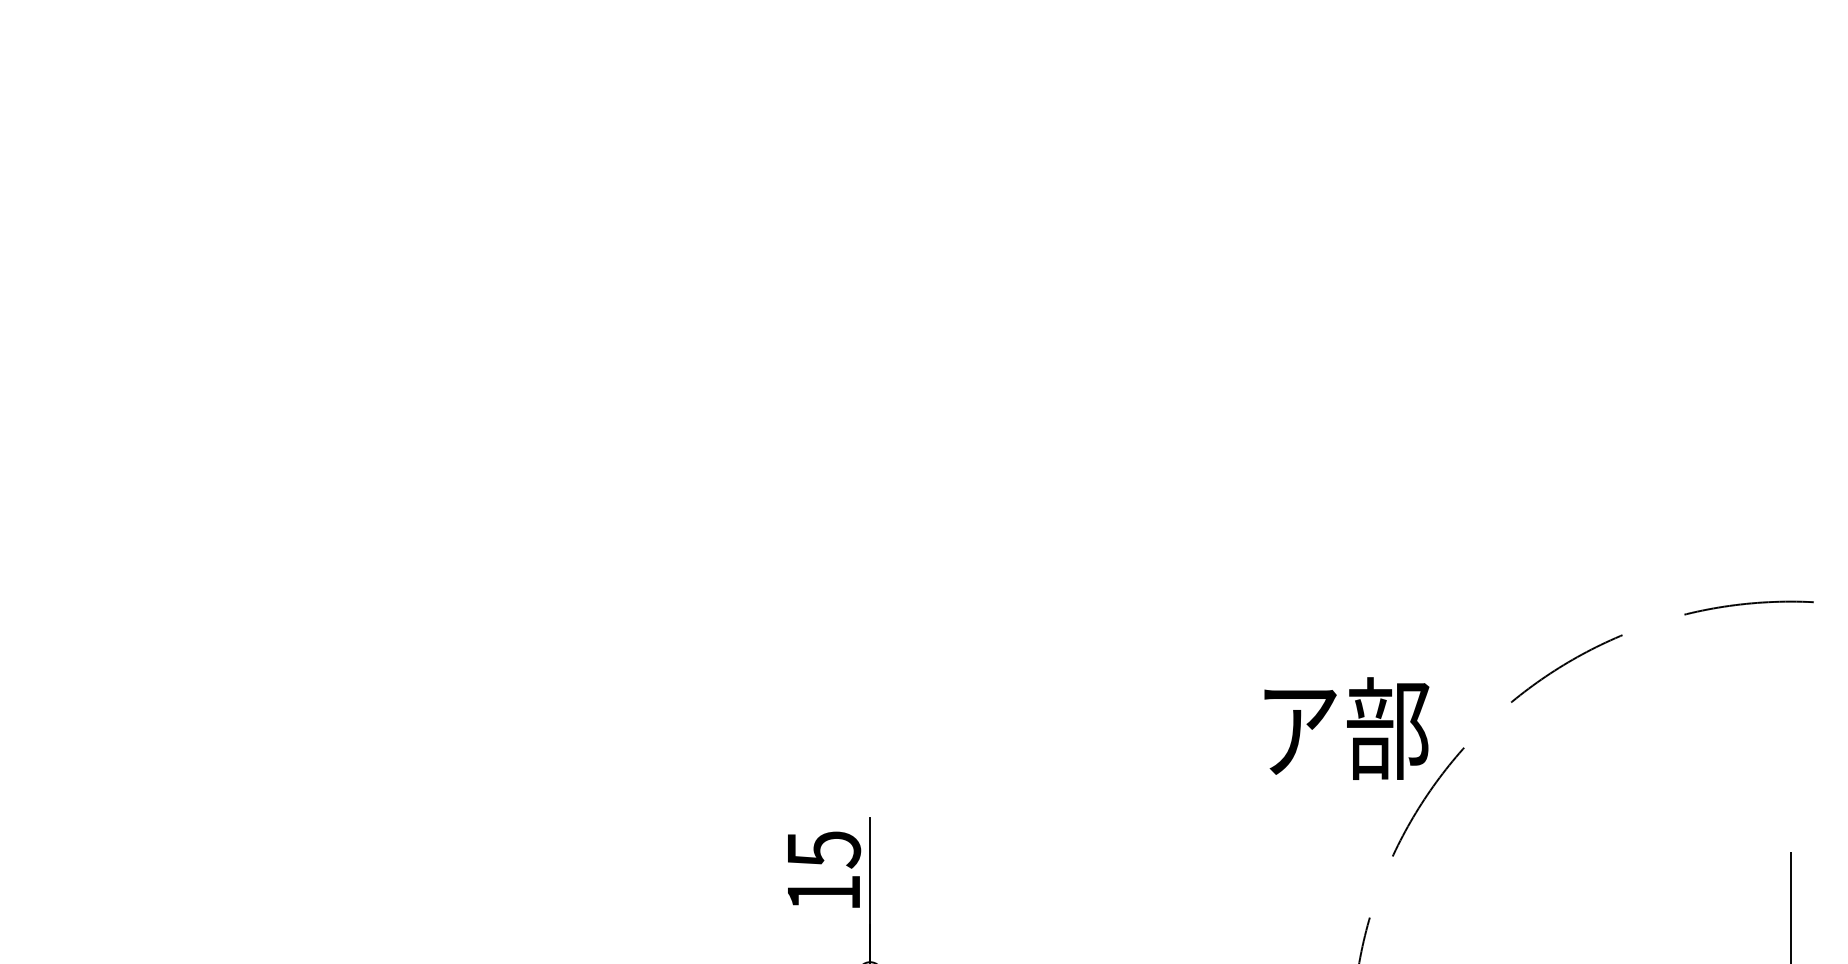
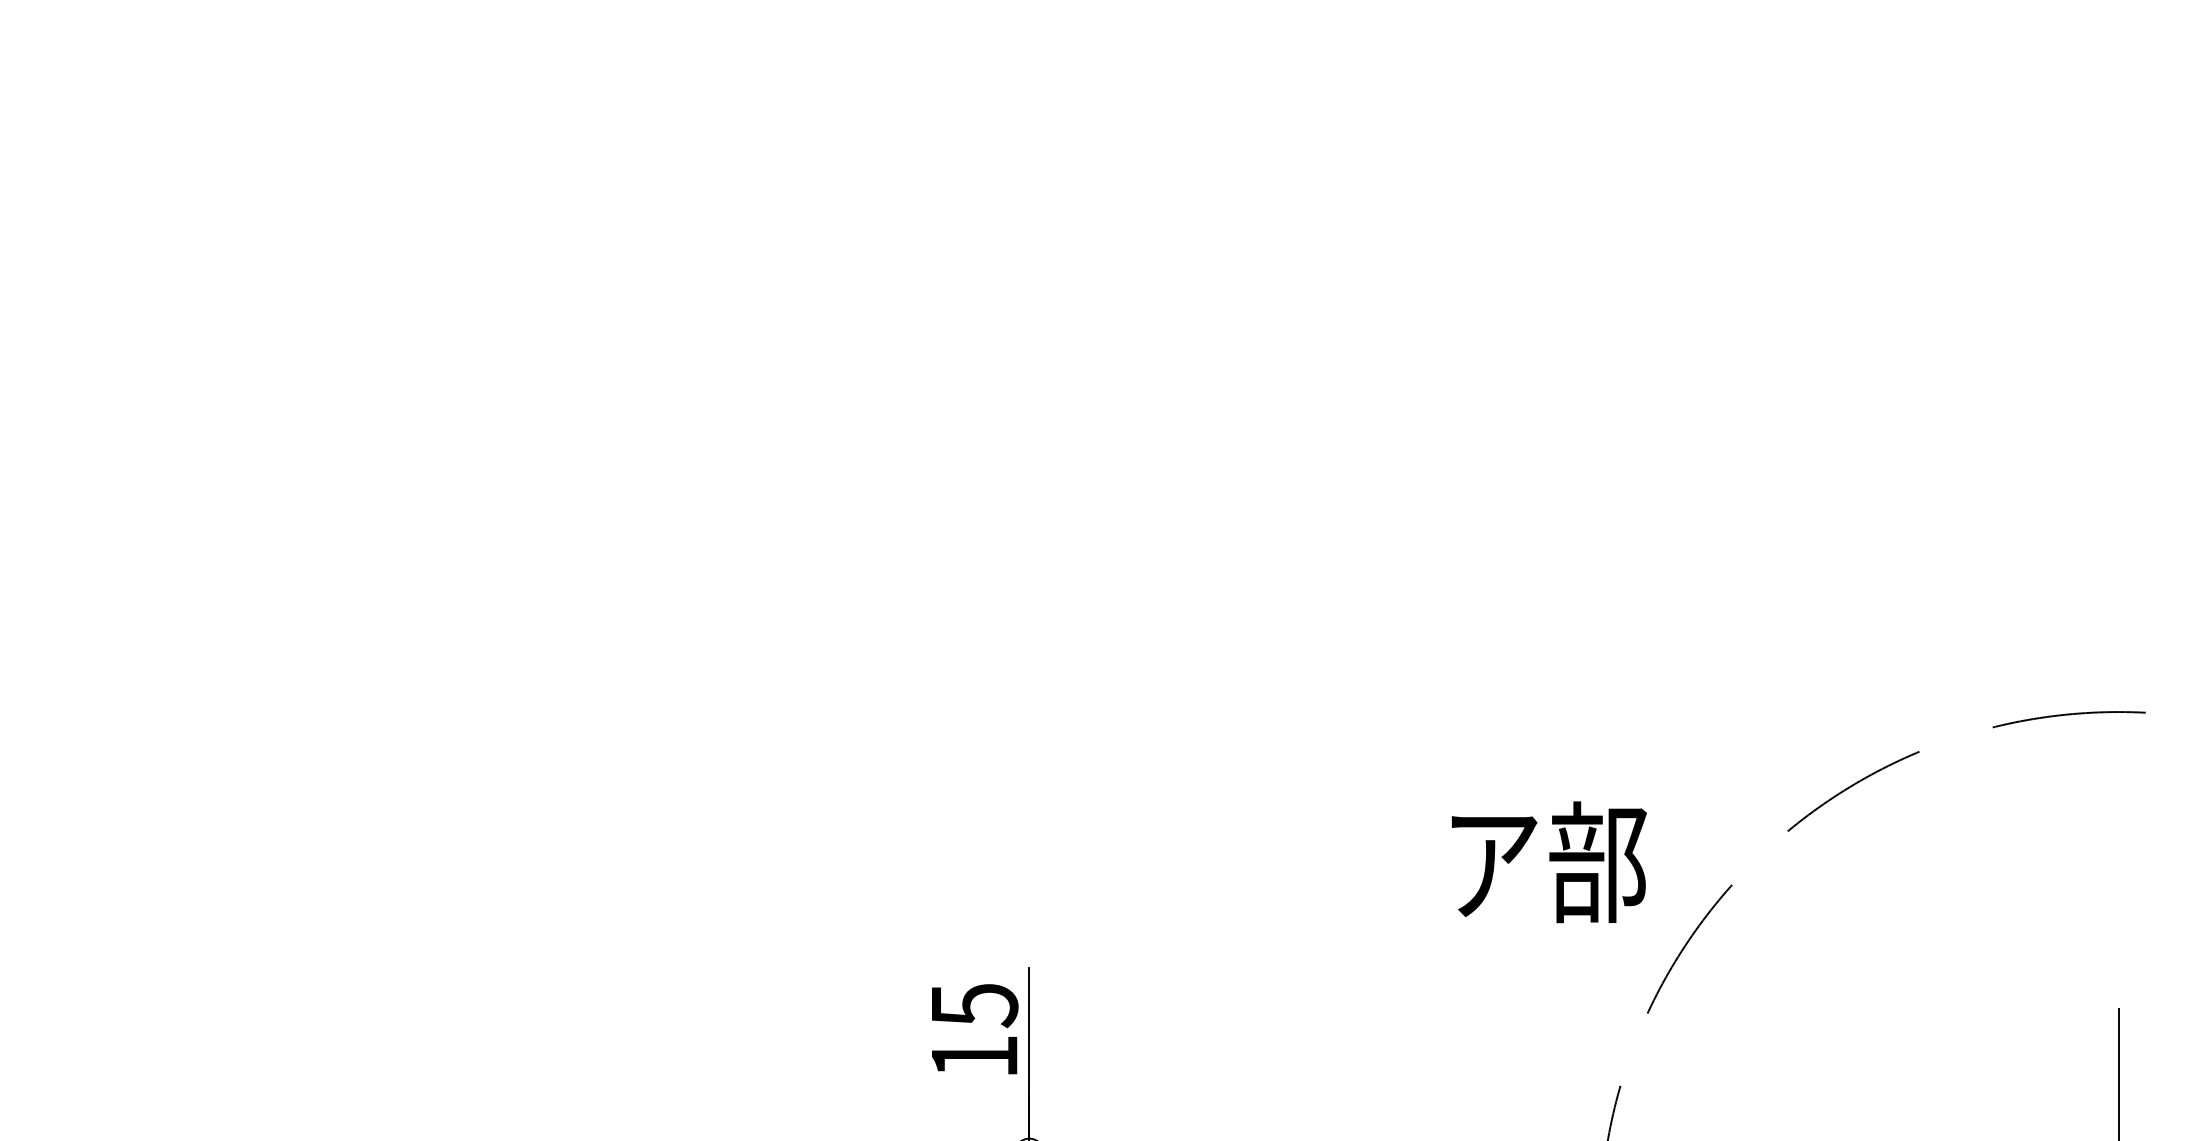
text: (1347, 728) -> (1549, 862), moved

